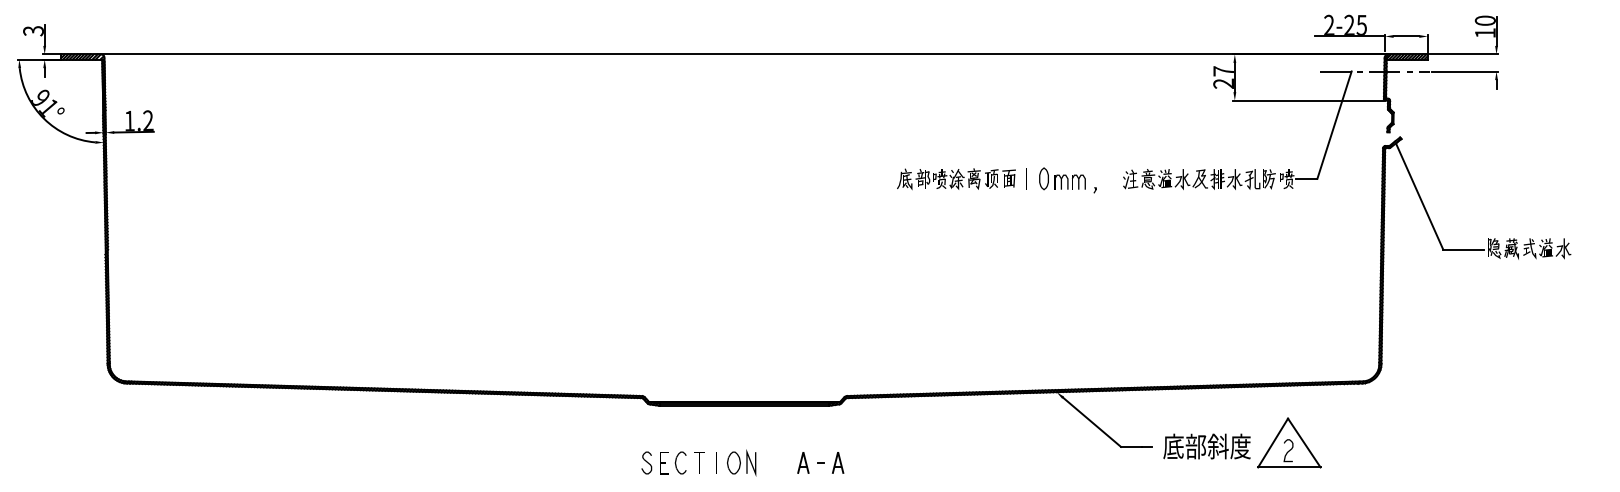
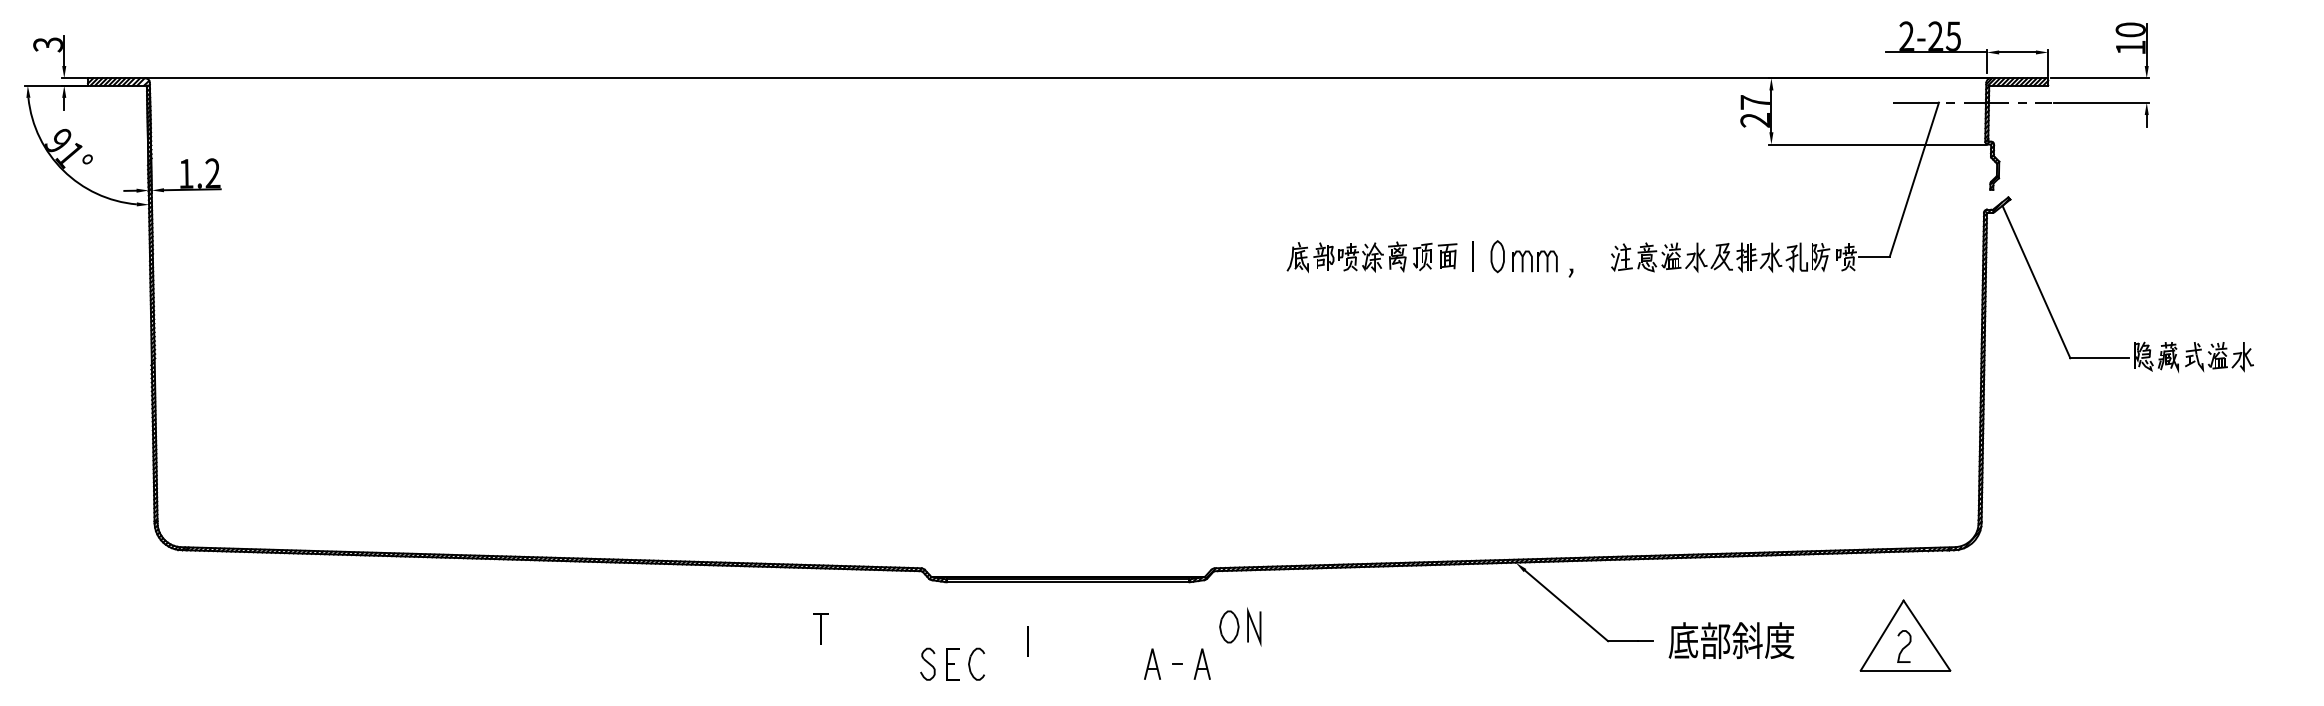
part: (1289, 442) -> (1905, 634), moved
part: (699, 462) -> (821, 629), moved
line: (716, 462) -> (1027, 640), moved
part: (741, 462) -> (1240, 626), moved

